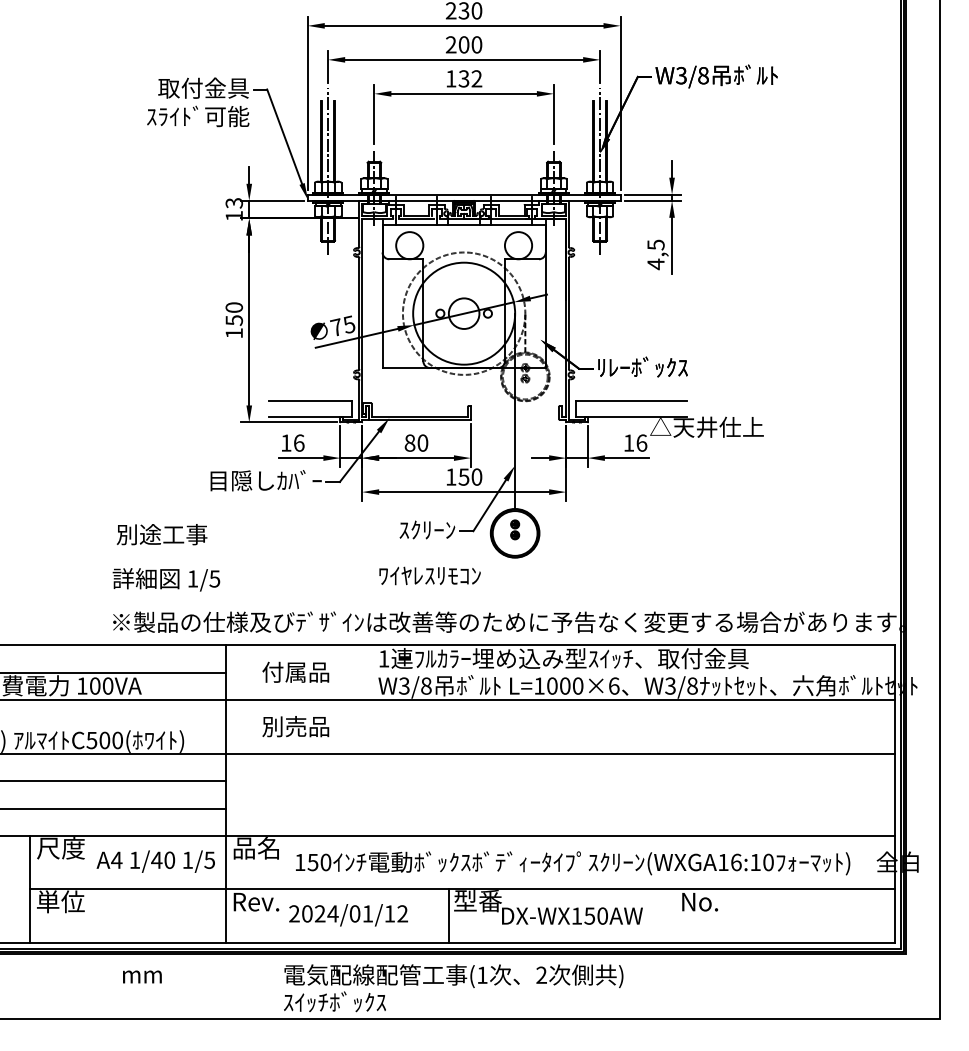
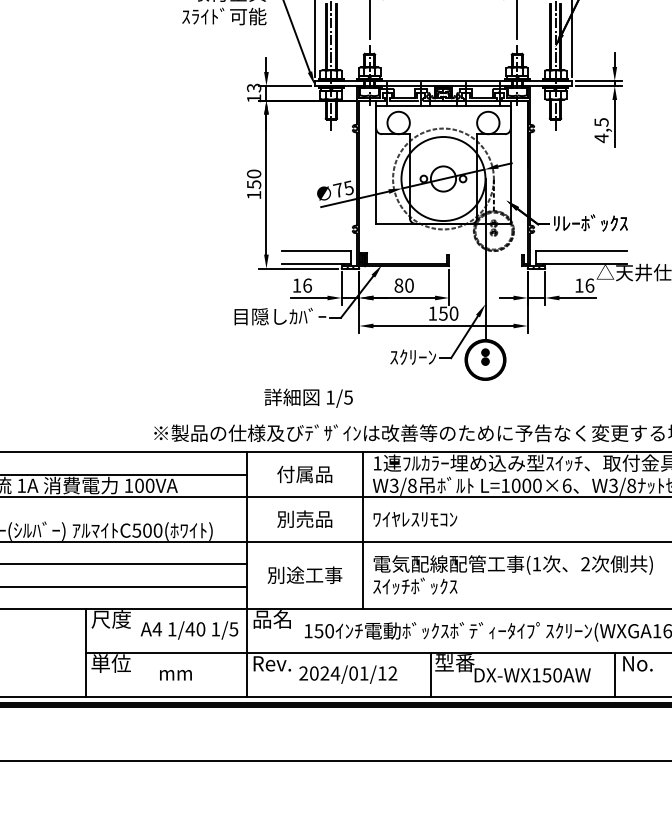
text: (161, 534) -> (304, 575), moved
text: (429, 575) -> (414, 519), moved
text: (166, 579) -> (308, 398), moved
line: (366, 740) -> (363, 530), added
line: (671, 915) -> (614, 674), added
text: (142, 976) -> (176, 674), moved
text: (453, 988) -> (512, 575), moved

